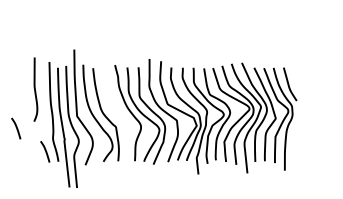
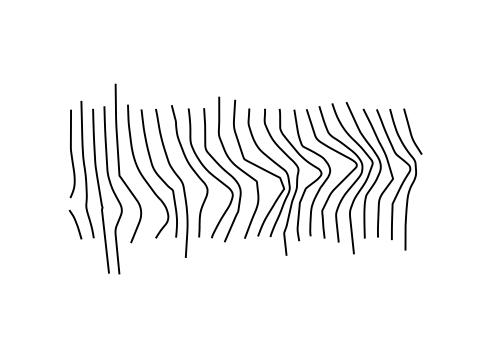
curve: (35, 89) -> (72, 153), moved
curve: (118, 116) -> (176, 176), added
curve: (16, 127) -> (35, 191), removed

